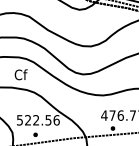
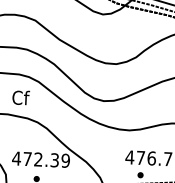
text: (37, 120) -> (40, 159), 522.56 -> 472.39

